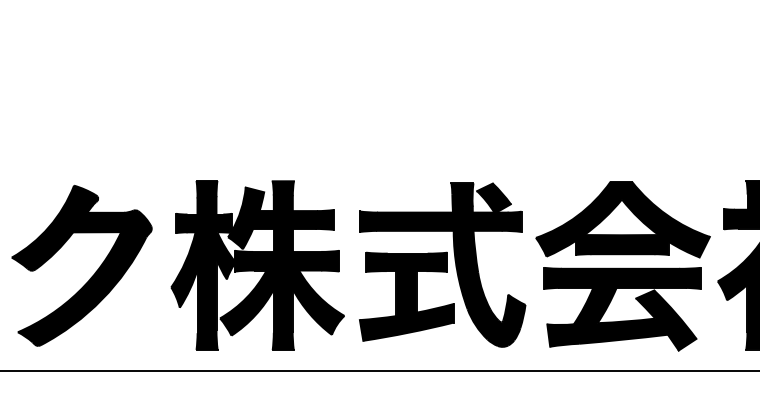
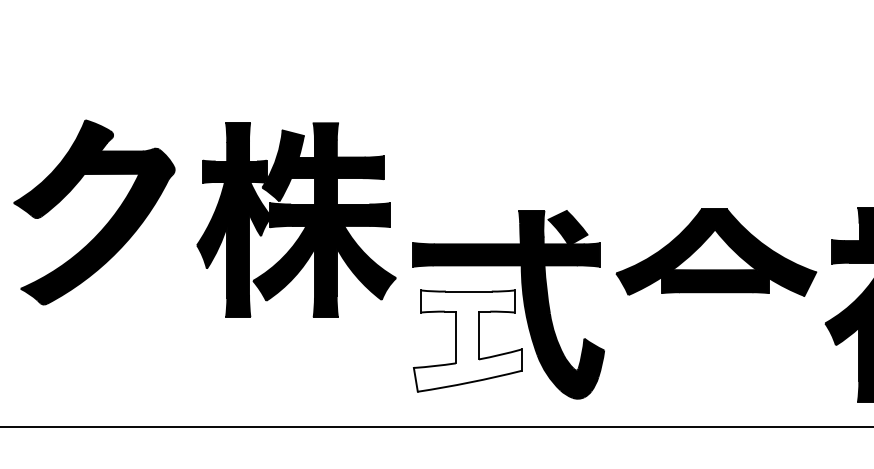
part: (257, 265) -> (296, 220), moved
part: (92, 275) -> (106, 223), moved
fill: (406, 296) -> (467, 340), removed
part: (622, 309) -> (715, 355), removed

